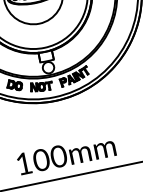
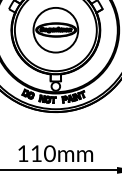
text: (41, 159) -> (36, 153), 100mm -> 110mm

